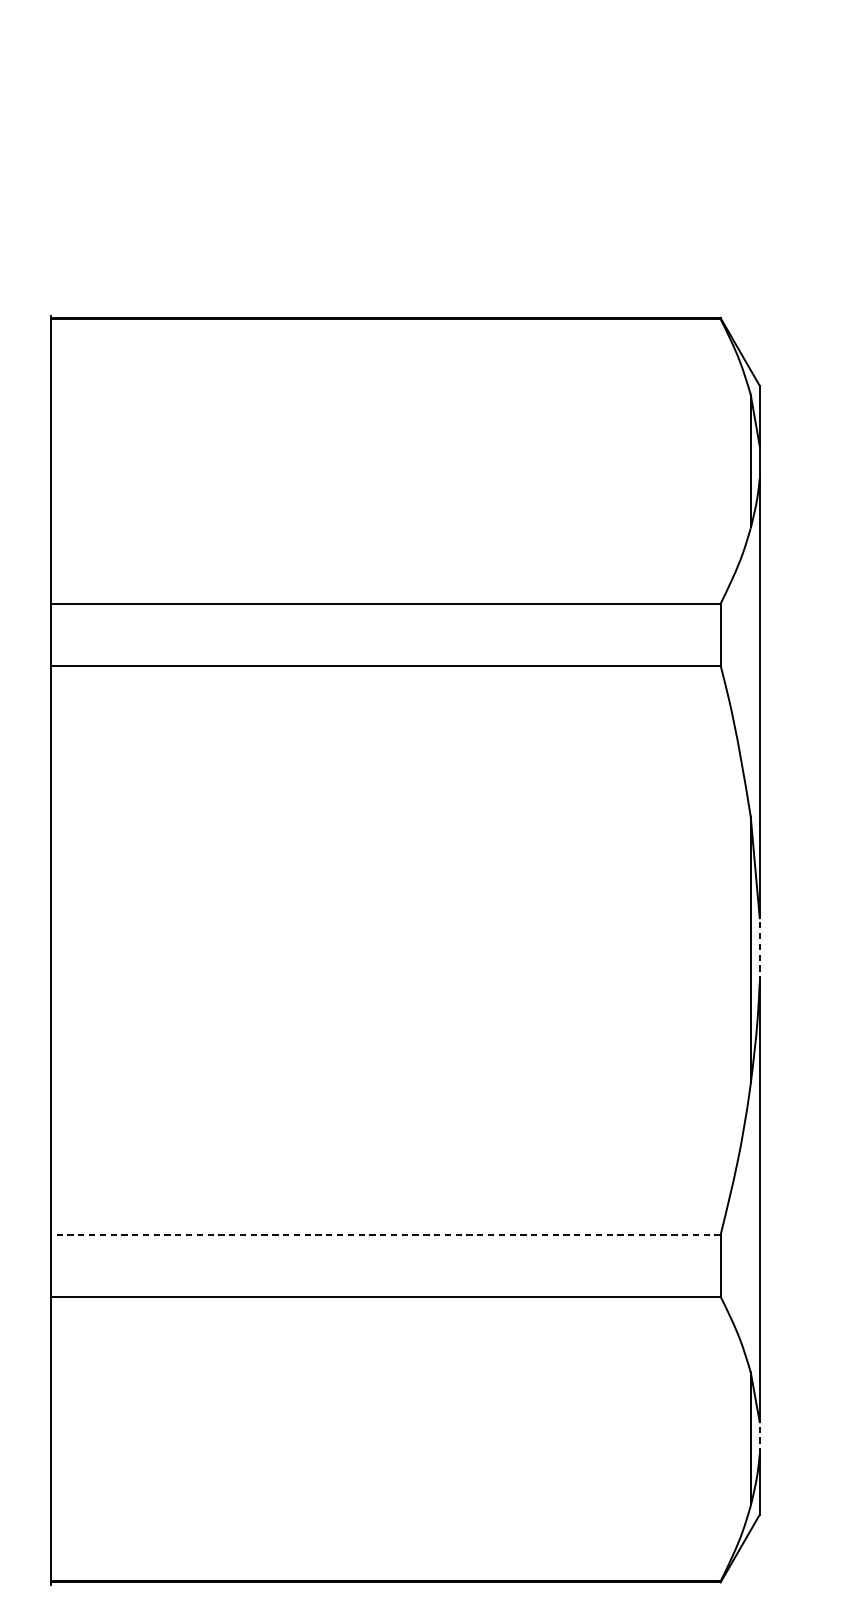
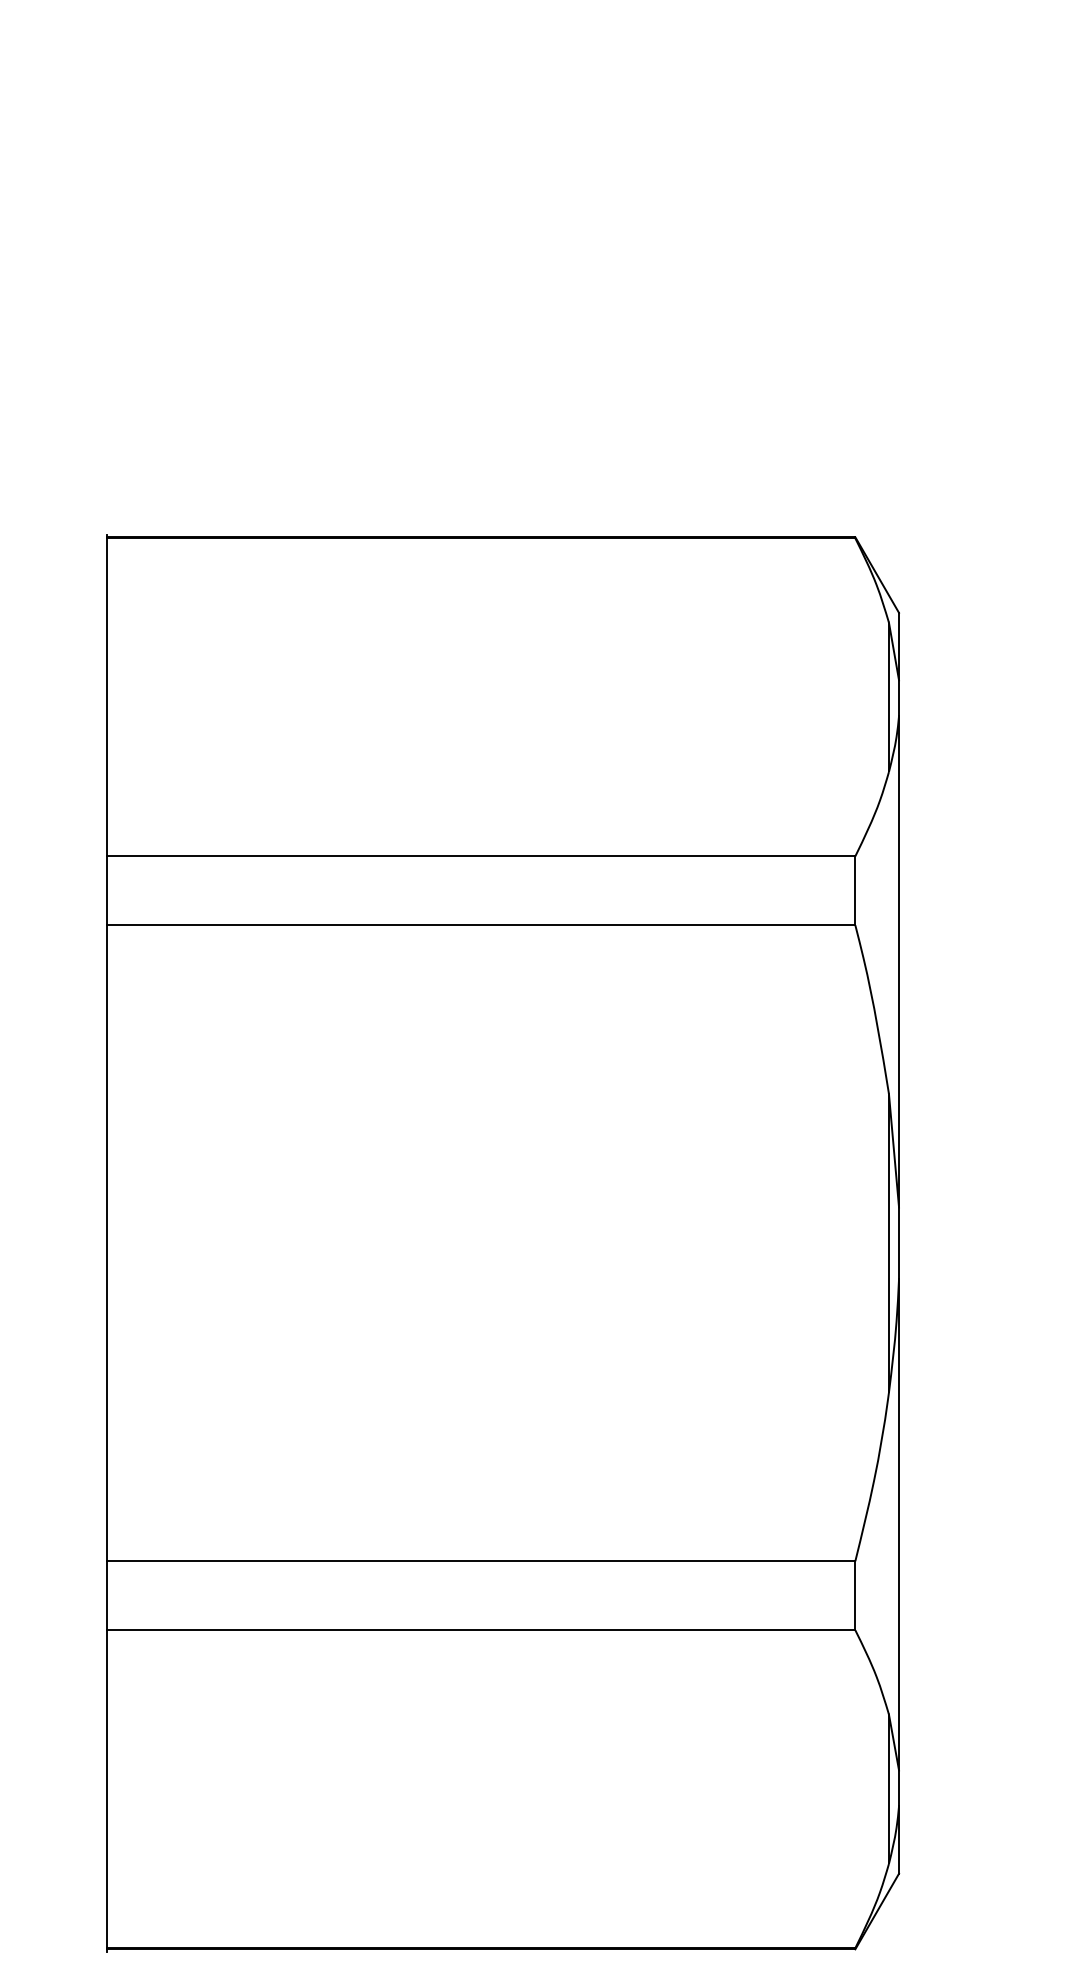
line: (760, 950) -> (899, 1243), dashed -> solid
line: (384, 1235) -> (480, 1561), dashed -> solid
line: (760, 1438) -> (899, 1788), dashed -> solid

